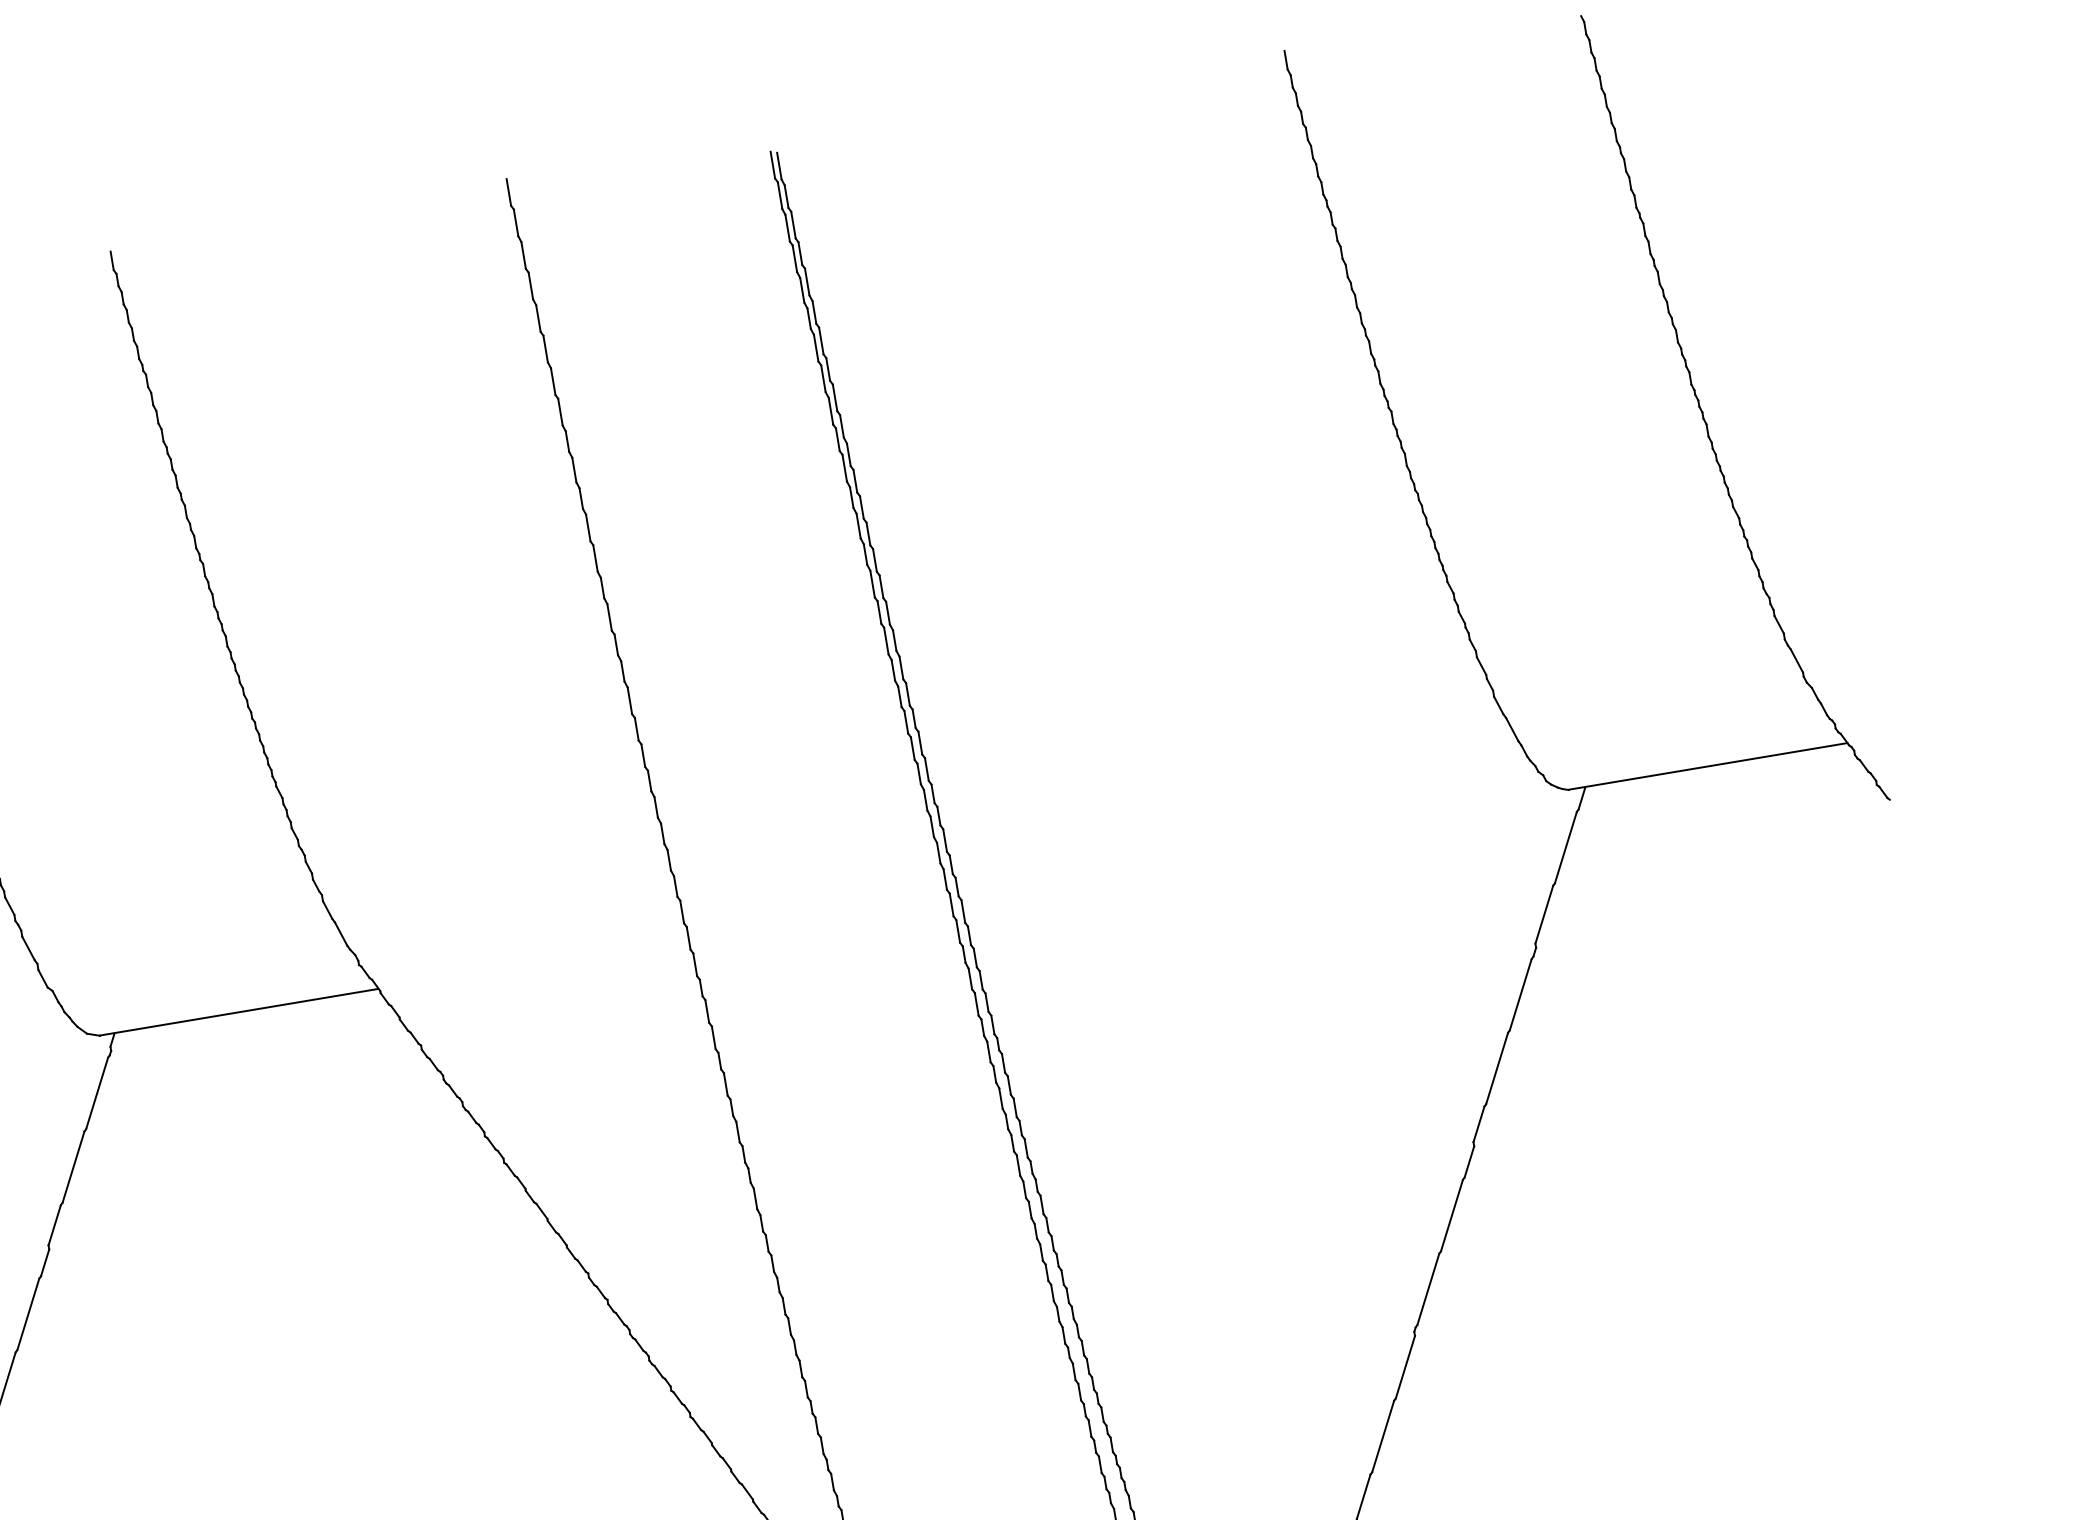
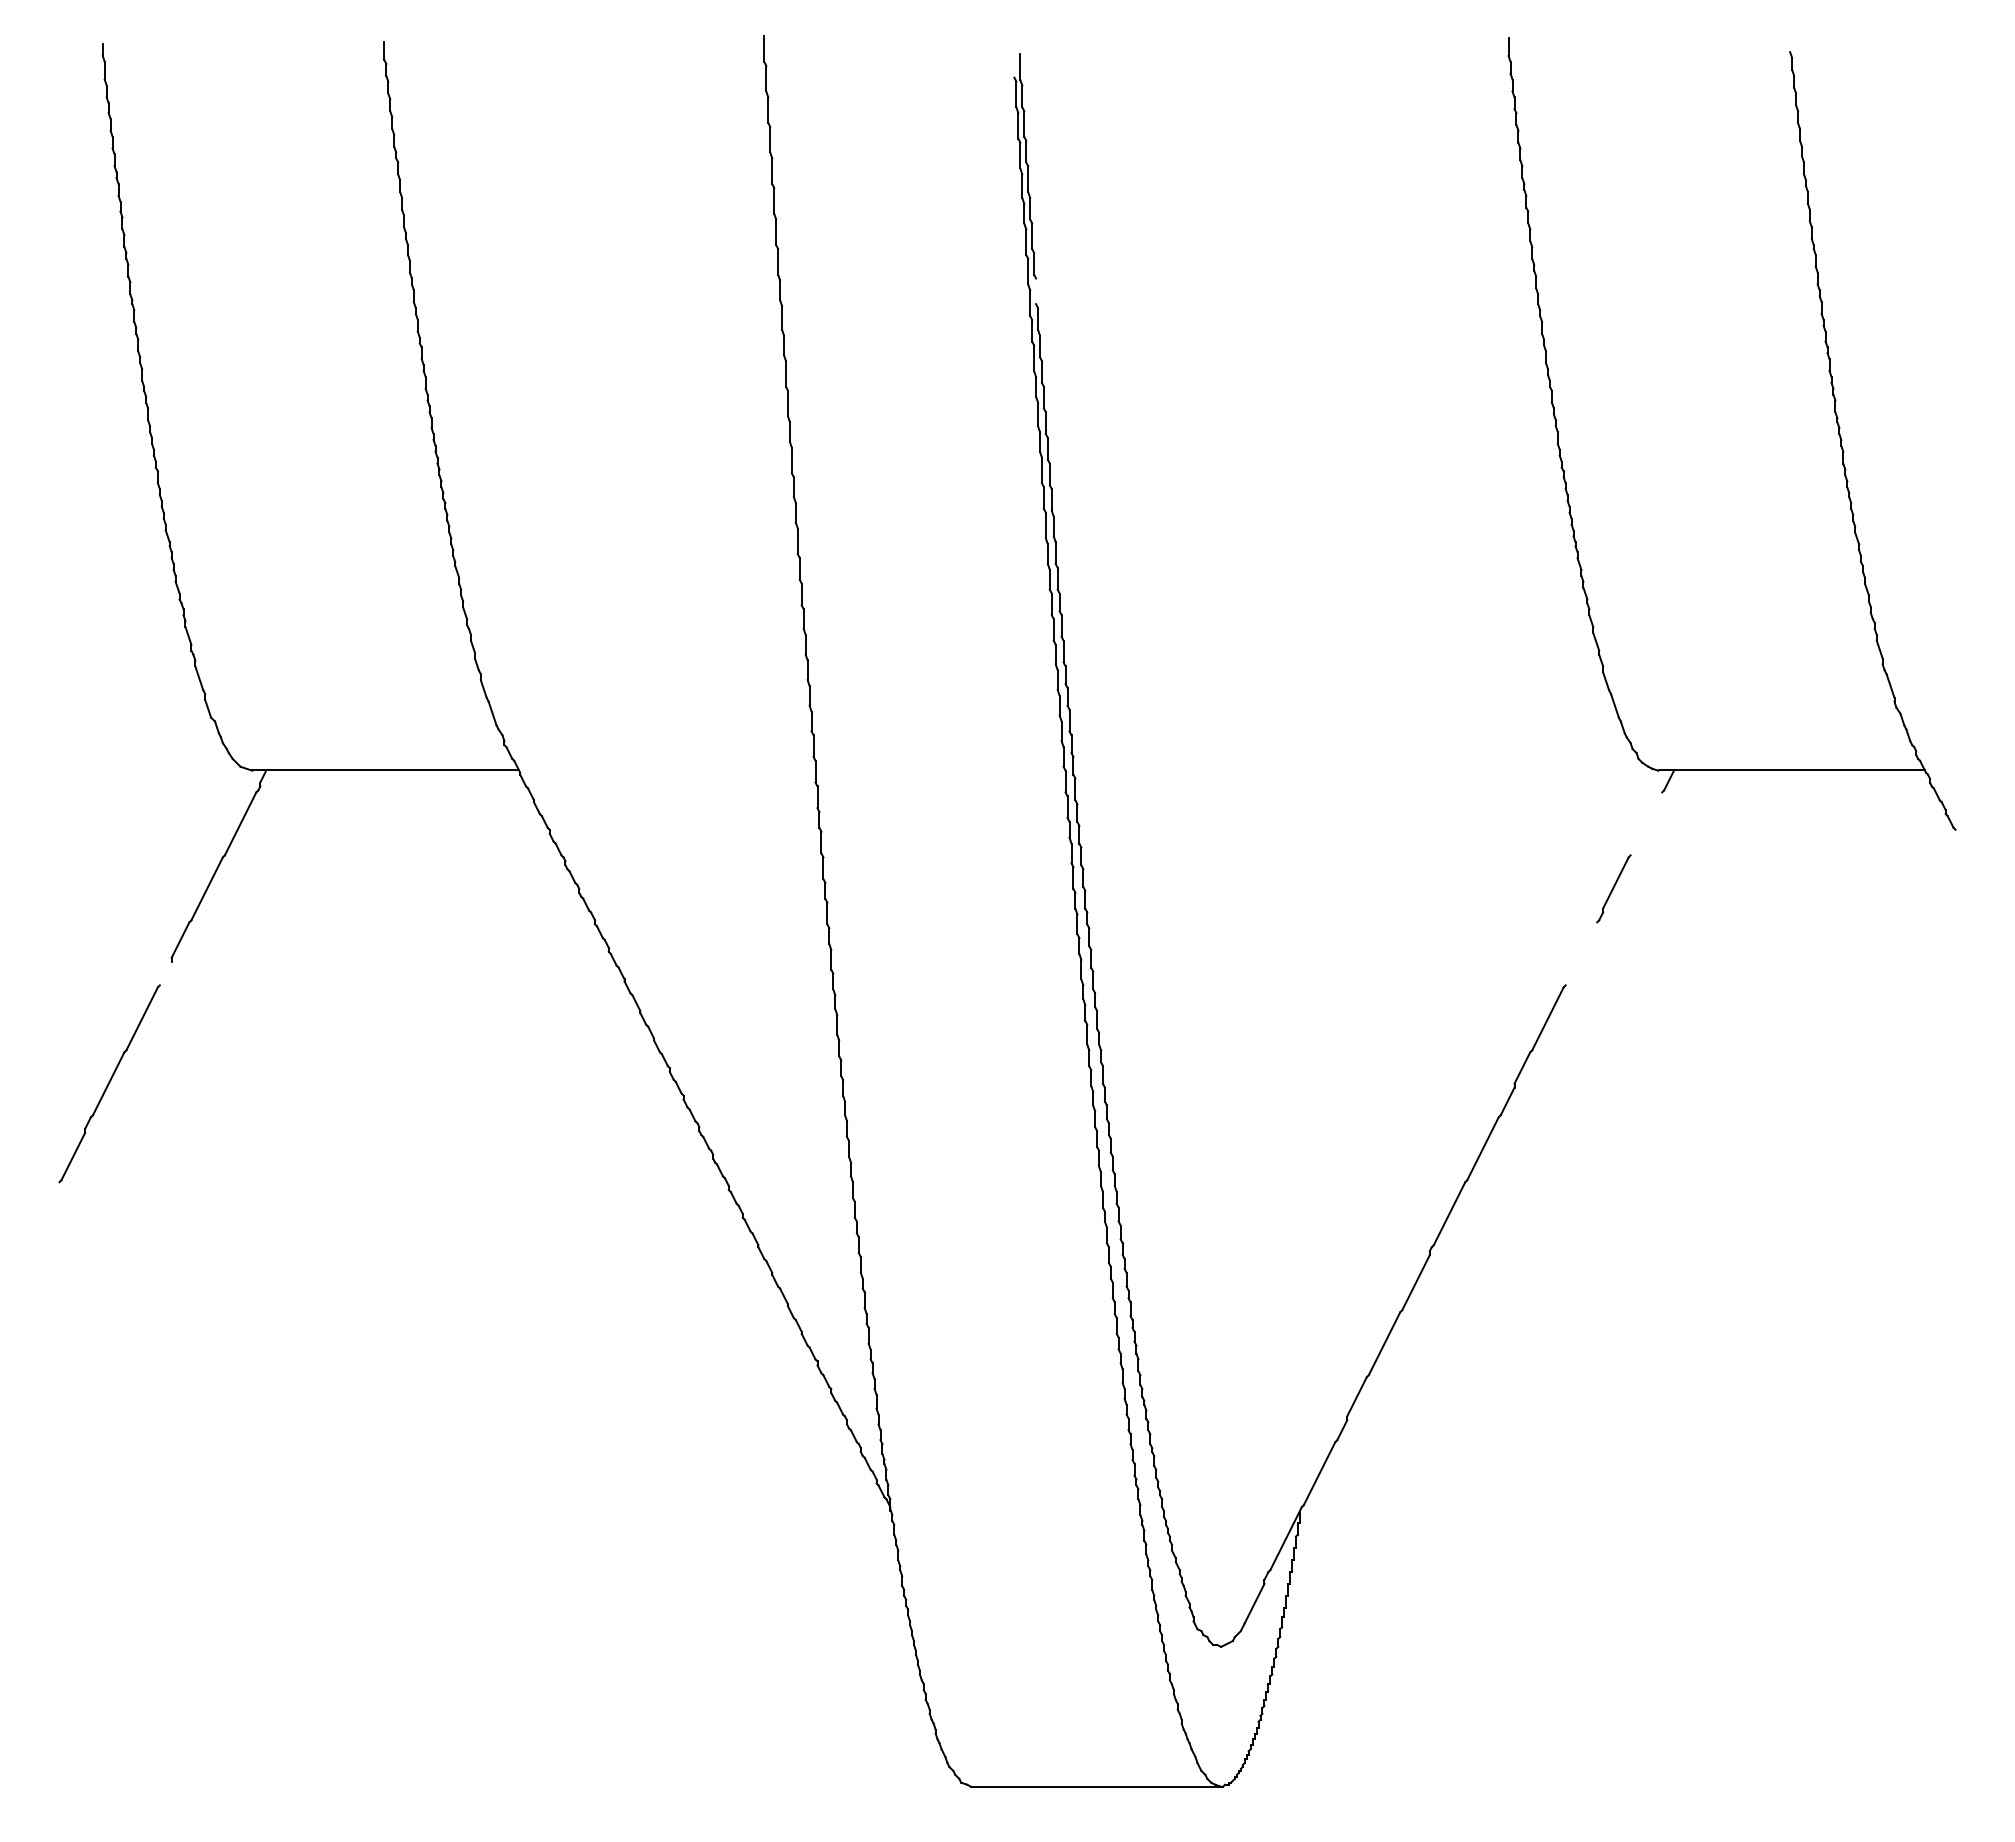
line: (772, 164) -> (1014, 64), removed
line: (835, 398) -> (1036, 291), removed
line: (1565, 847) -> (1646, 823), removed
line: (1520, 994) -> (1581, 953), removed
line: (44, 1262) -> (165, 973), removed

